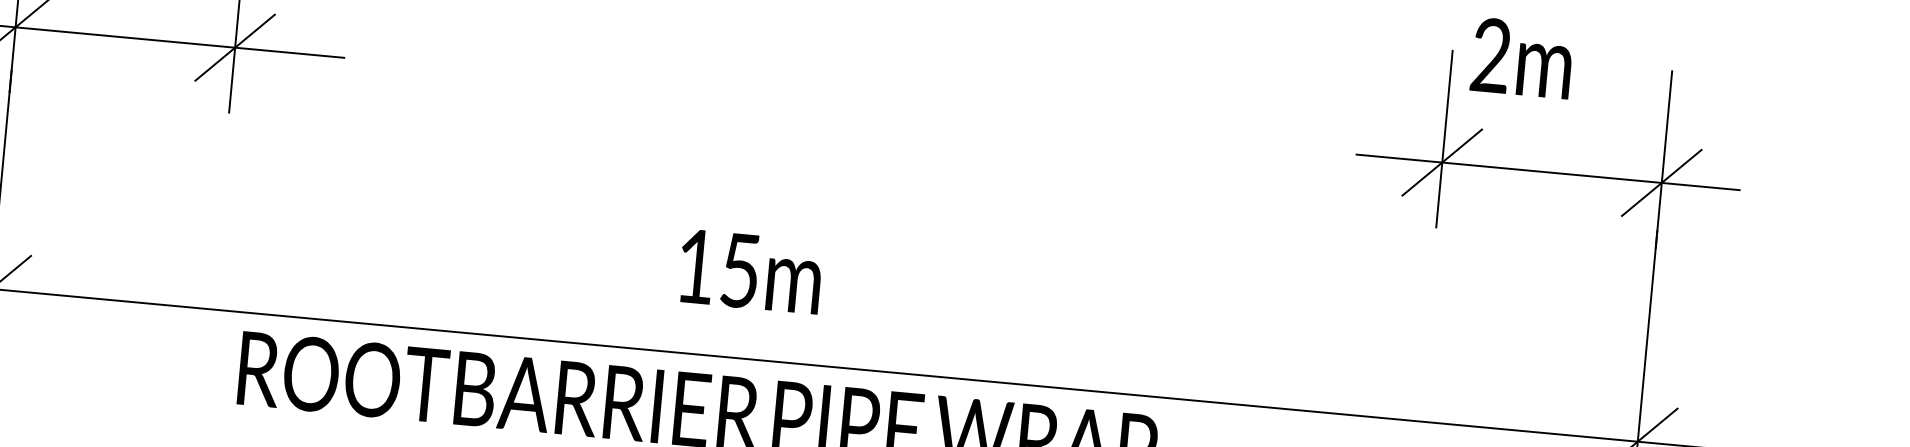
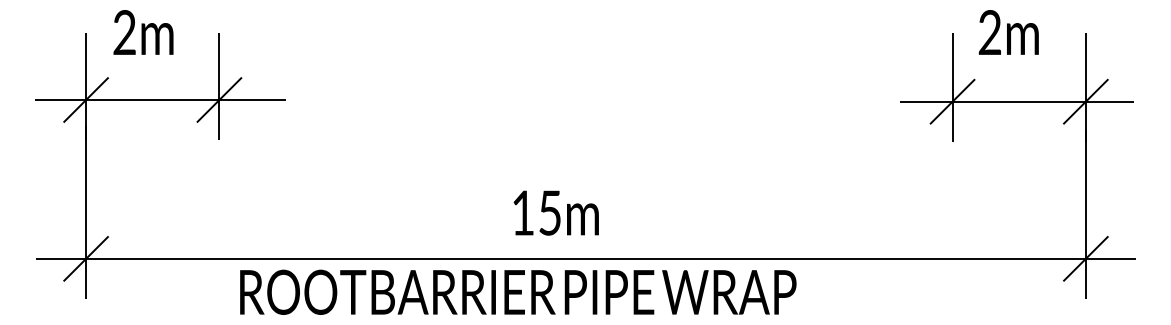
text: (1521, 58) -> (1008, 32), moved
text: (749, 270) -> (555, 212), moved

